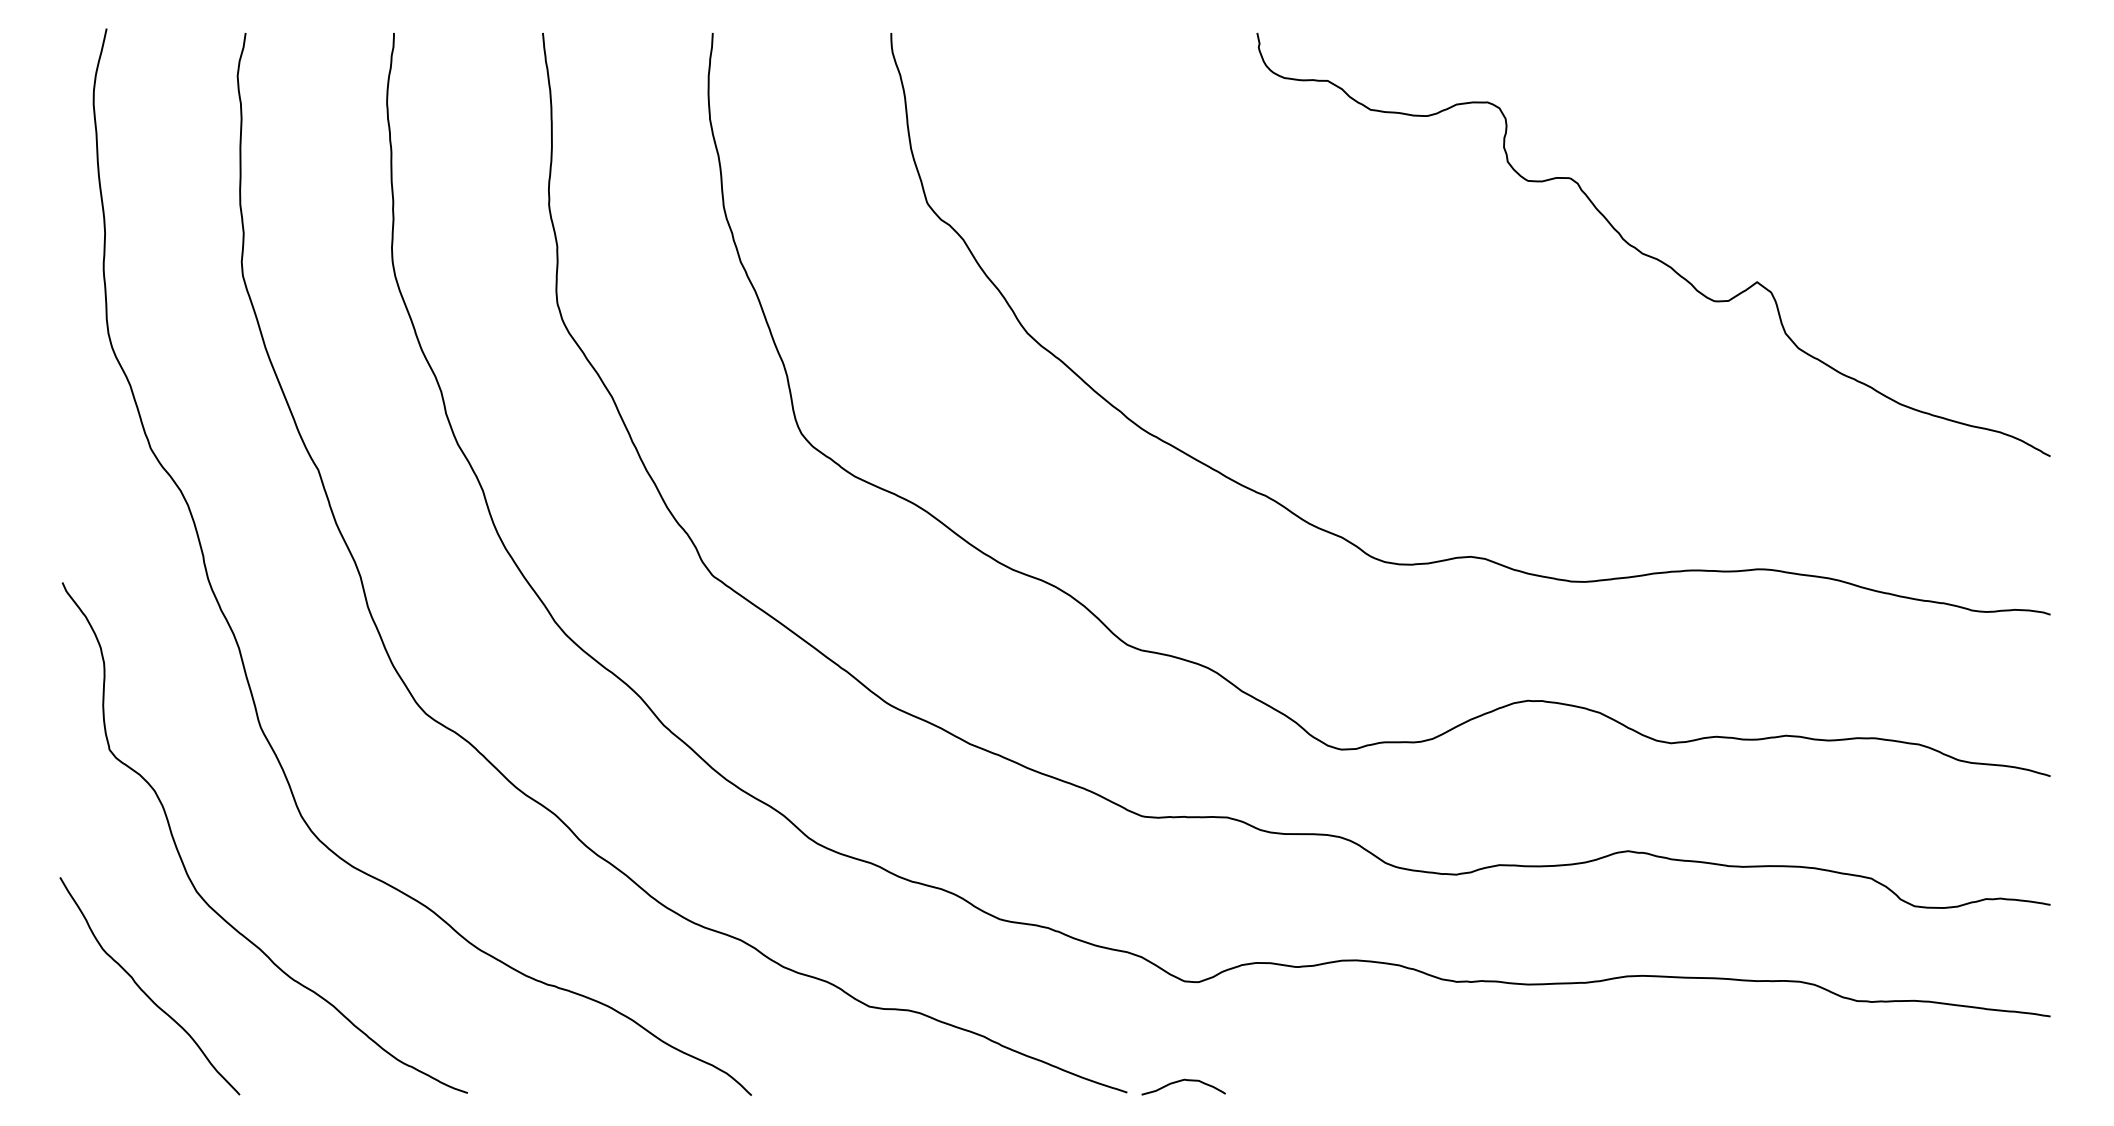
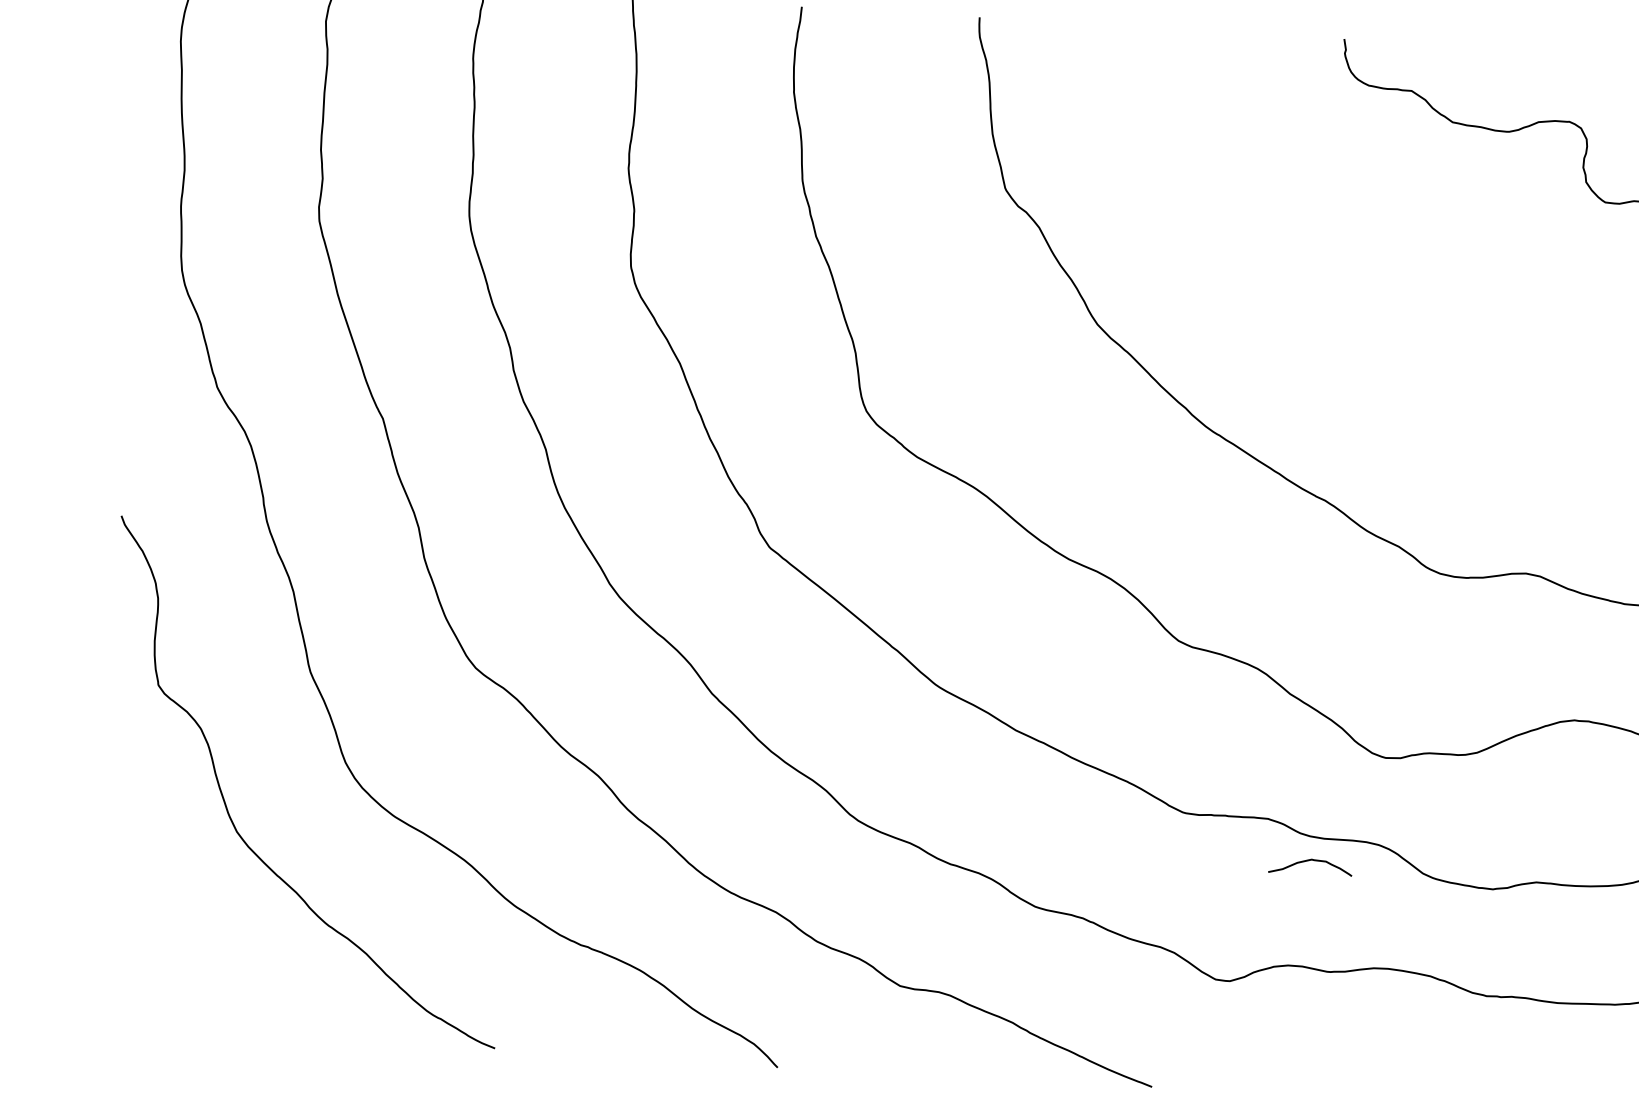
curve: (144, 991) -> (178, 928), removed
curve: (1182, 1081) -> (1309, 861), moved

